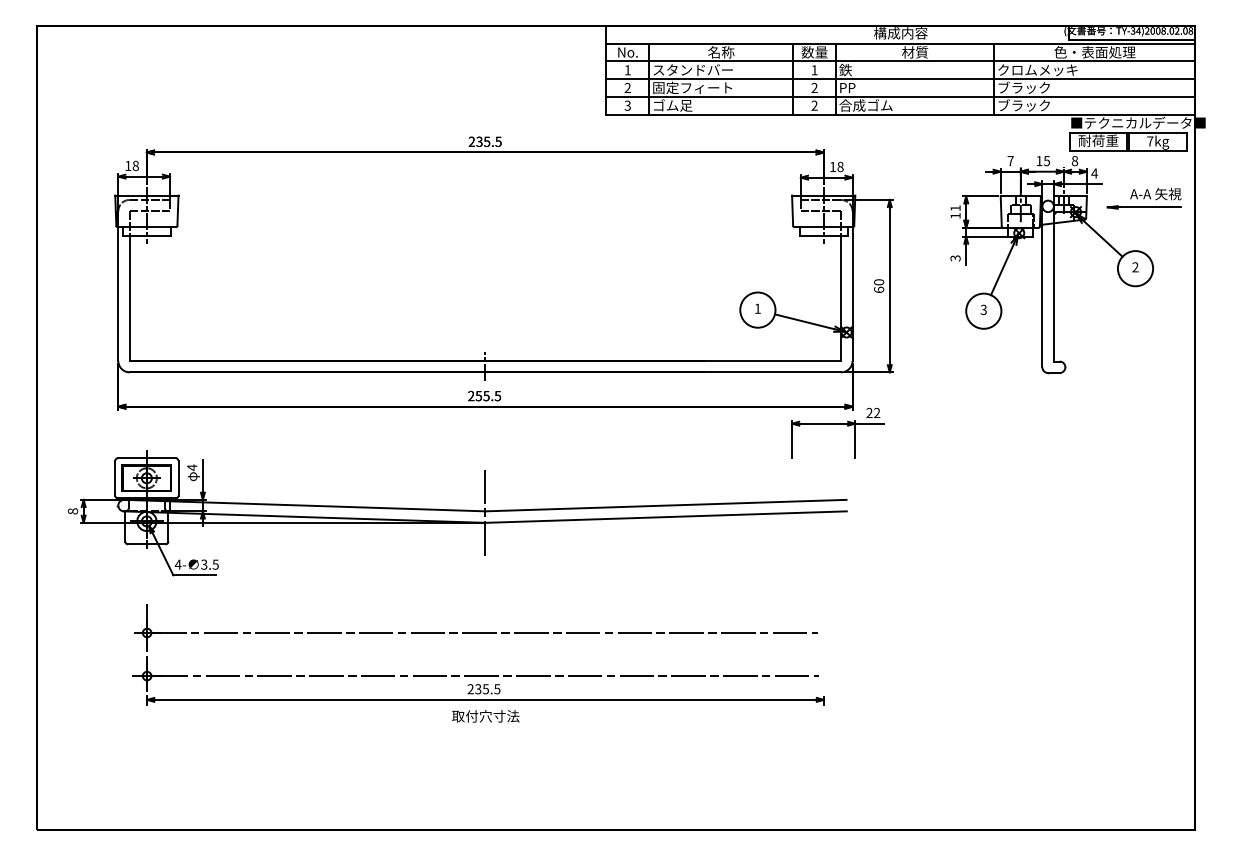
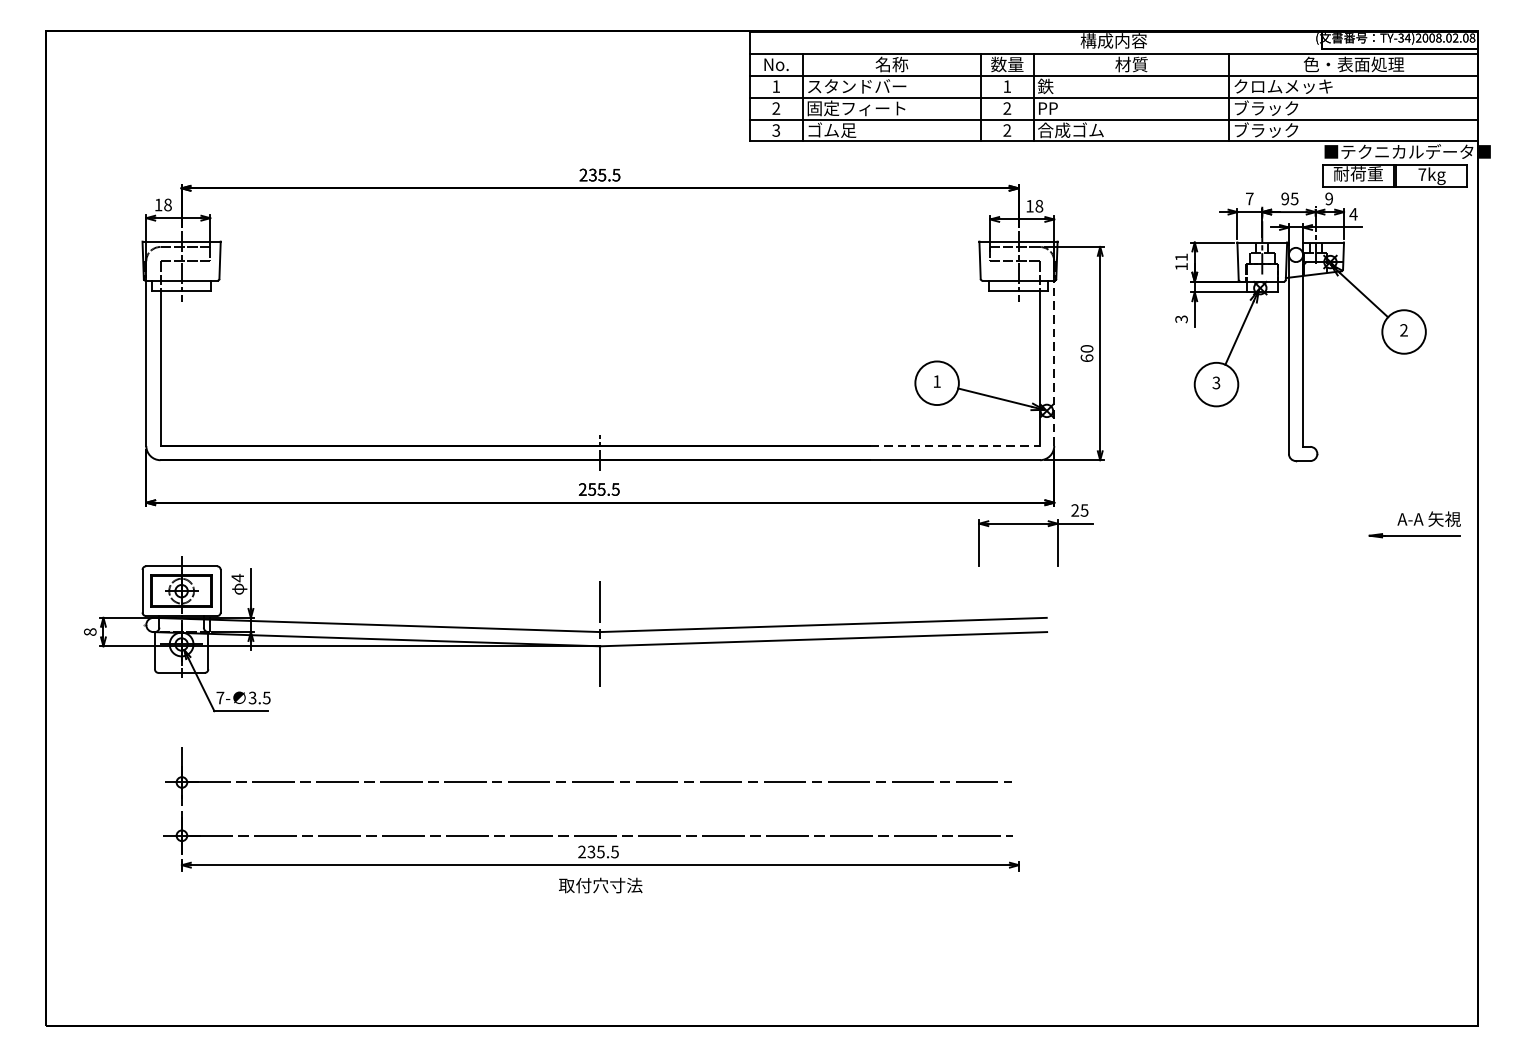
text: (1039, 160) -> (1285, 198), 15 -> 95
text: (1074, 161) -> (1328, 199), 8 -> 9
part: (1143, 198) -> (1413, 524), moved
line: (852, 294) -> (1054, 363), solid -> dashed
line: (772, 360) -> (955, 445), solid -> dashed
text: (877, 412) -> (1085, 509), 22 -> 25
text: (177, 564) -> (219, 697), 4- -> 7-

